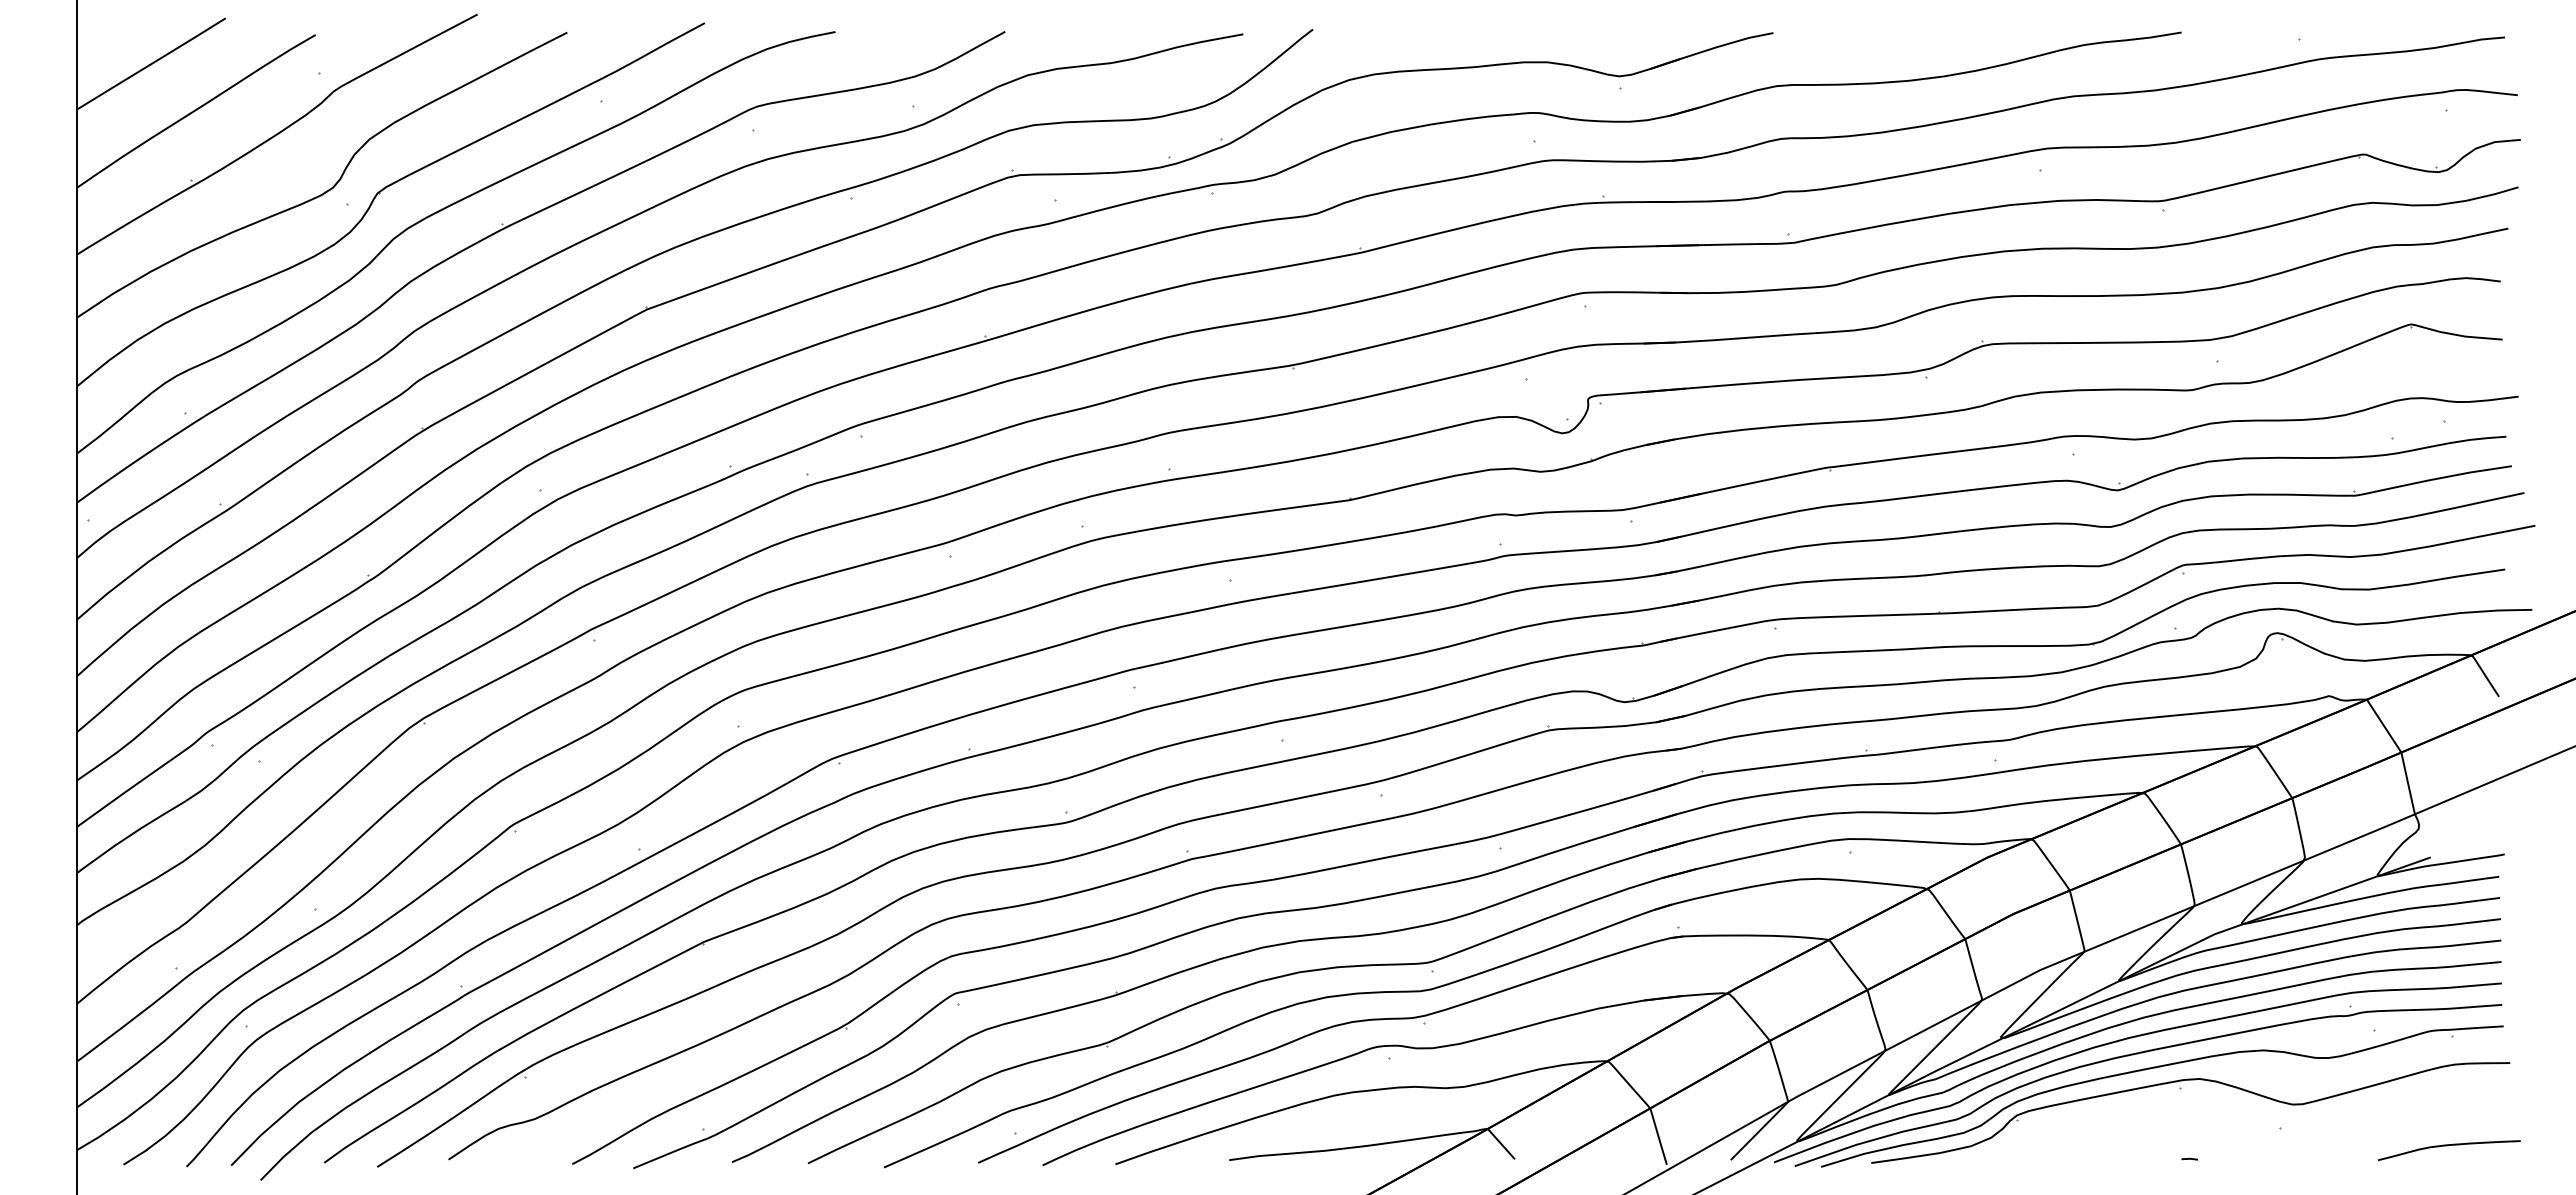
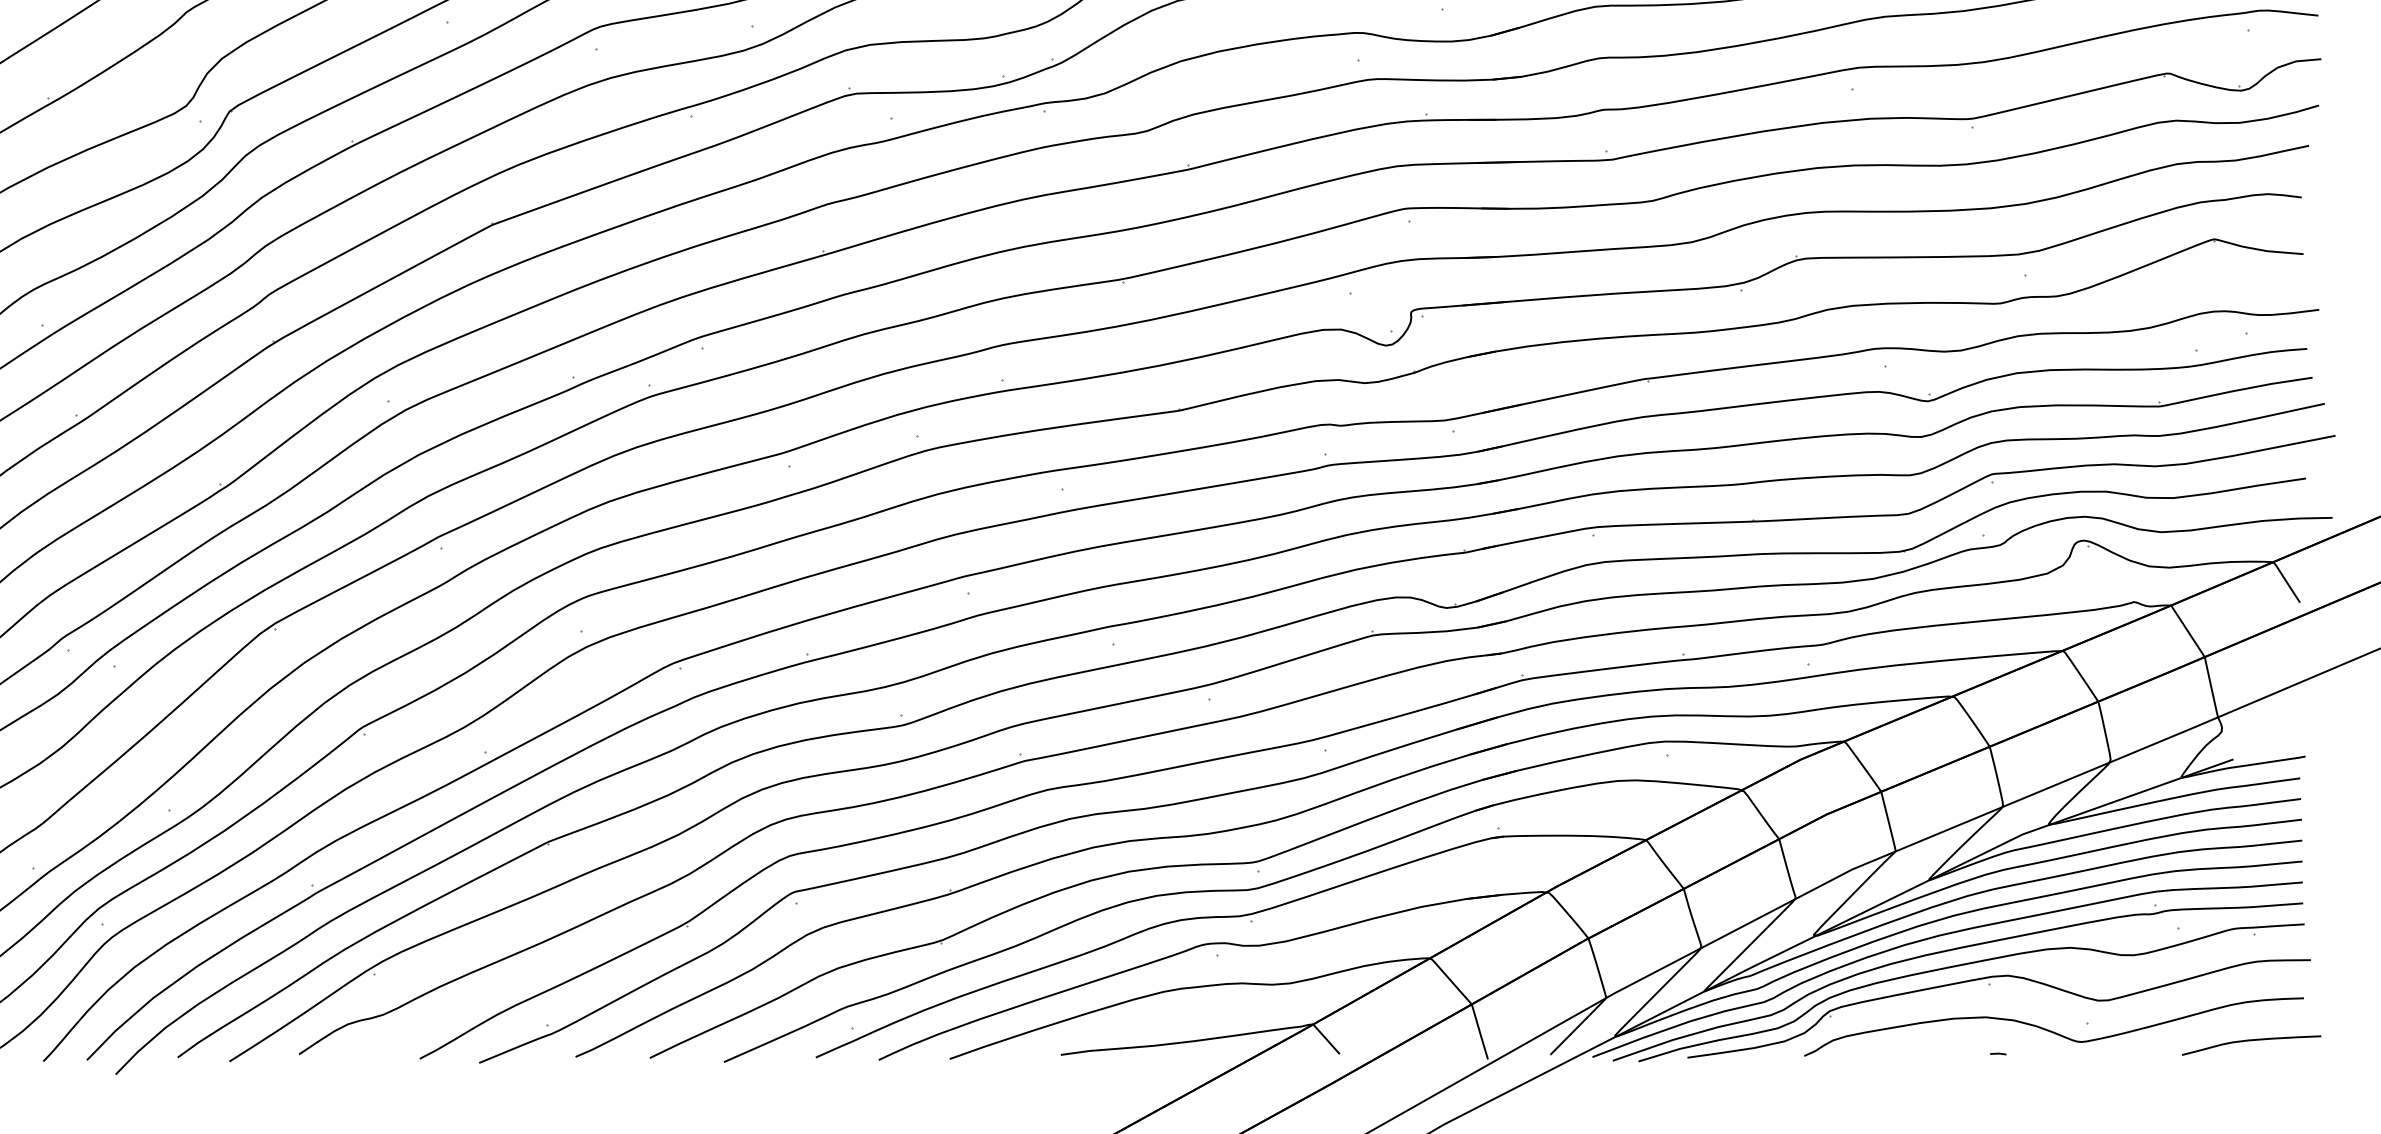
curve: (2245, 1135) -> (2052, 1030), added

